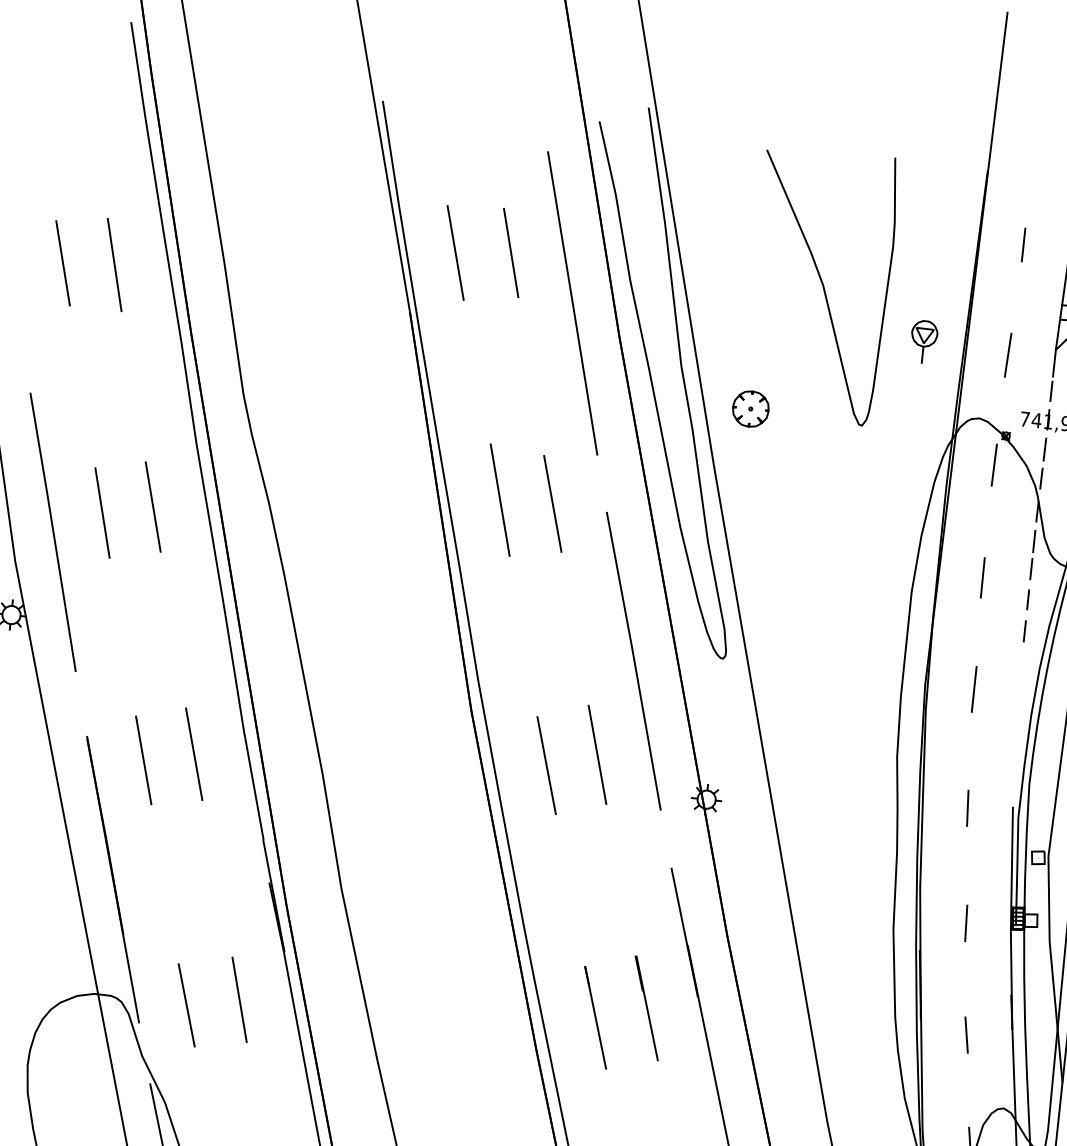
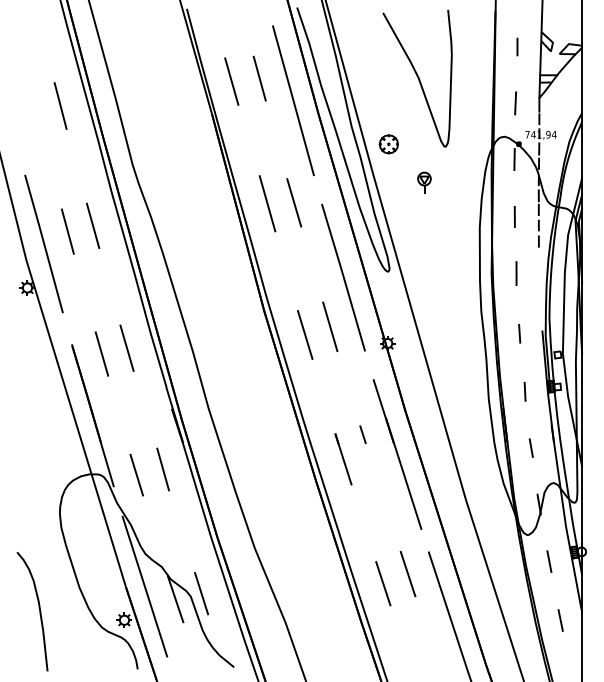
line: (63, 262) -> (34, 107), removed
part: (924, 340) -> (424, 182), moved
line: (646, 1007) -> (368, 451), removed

